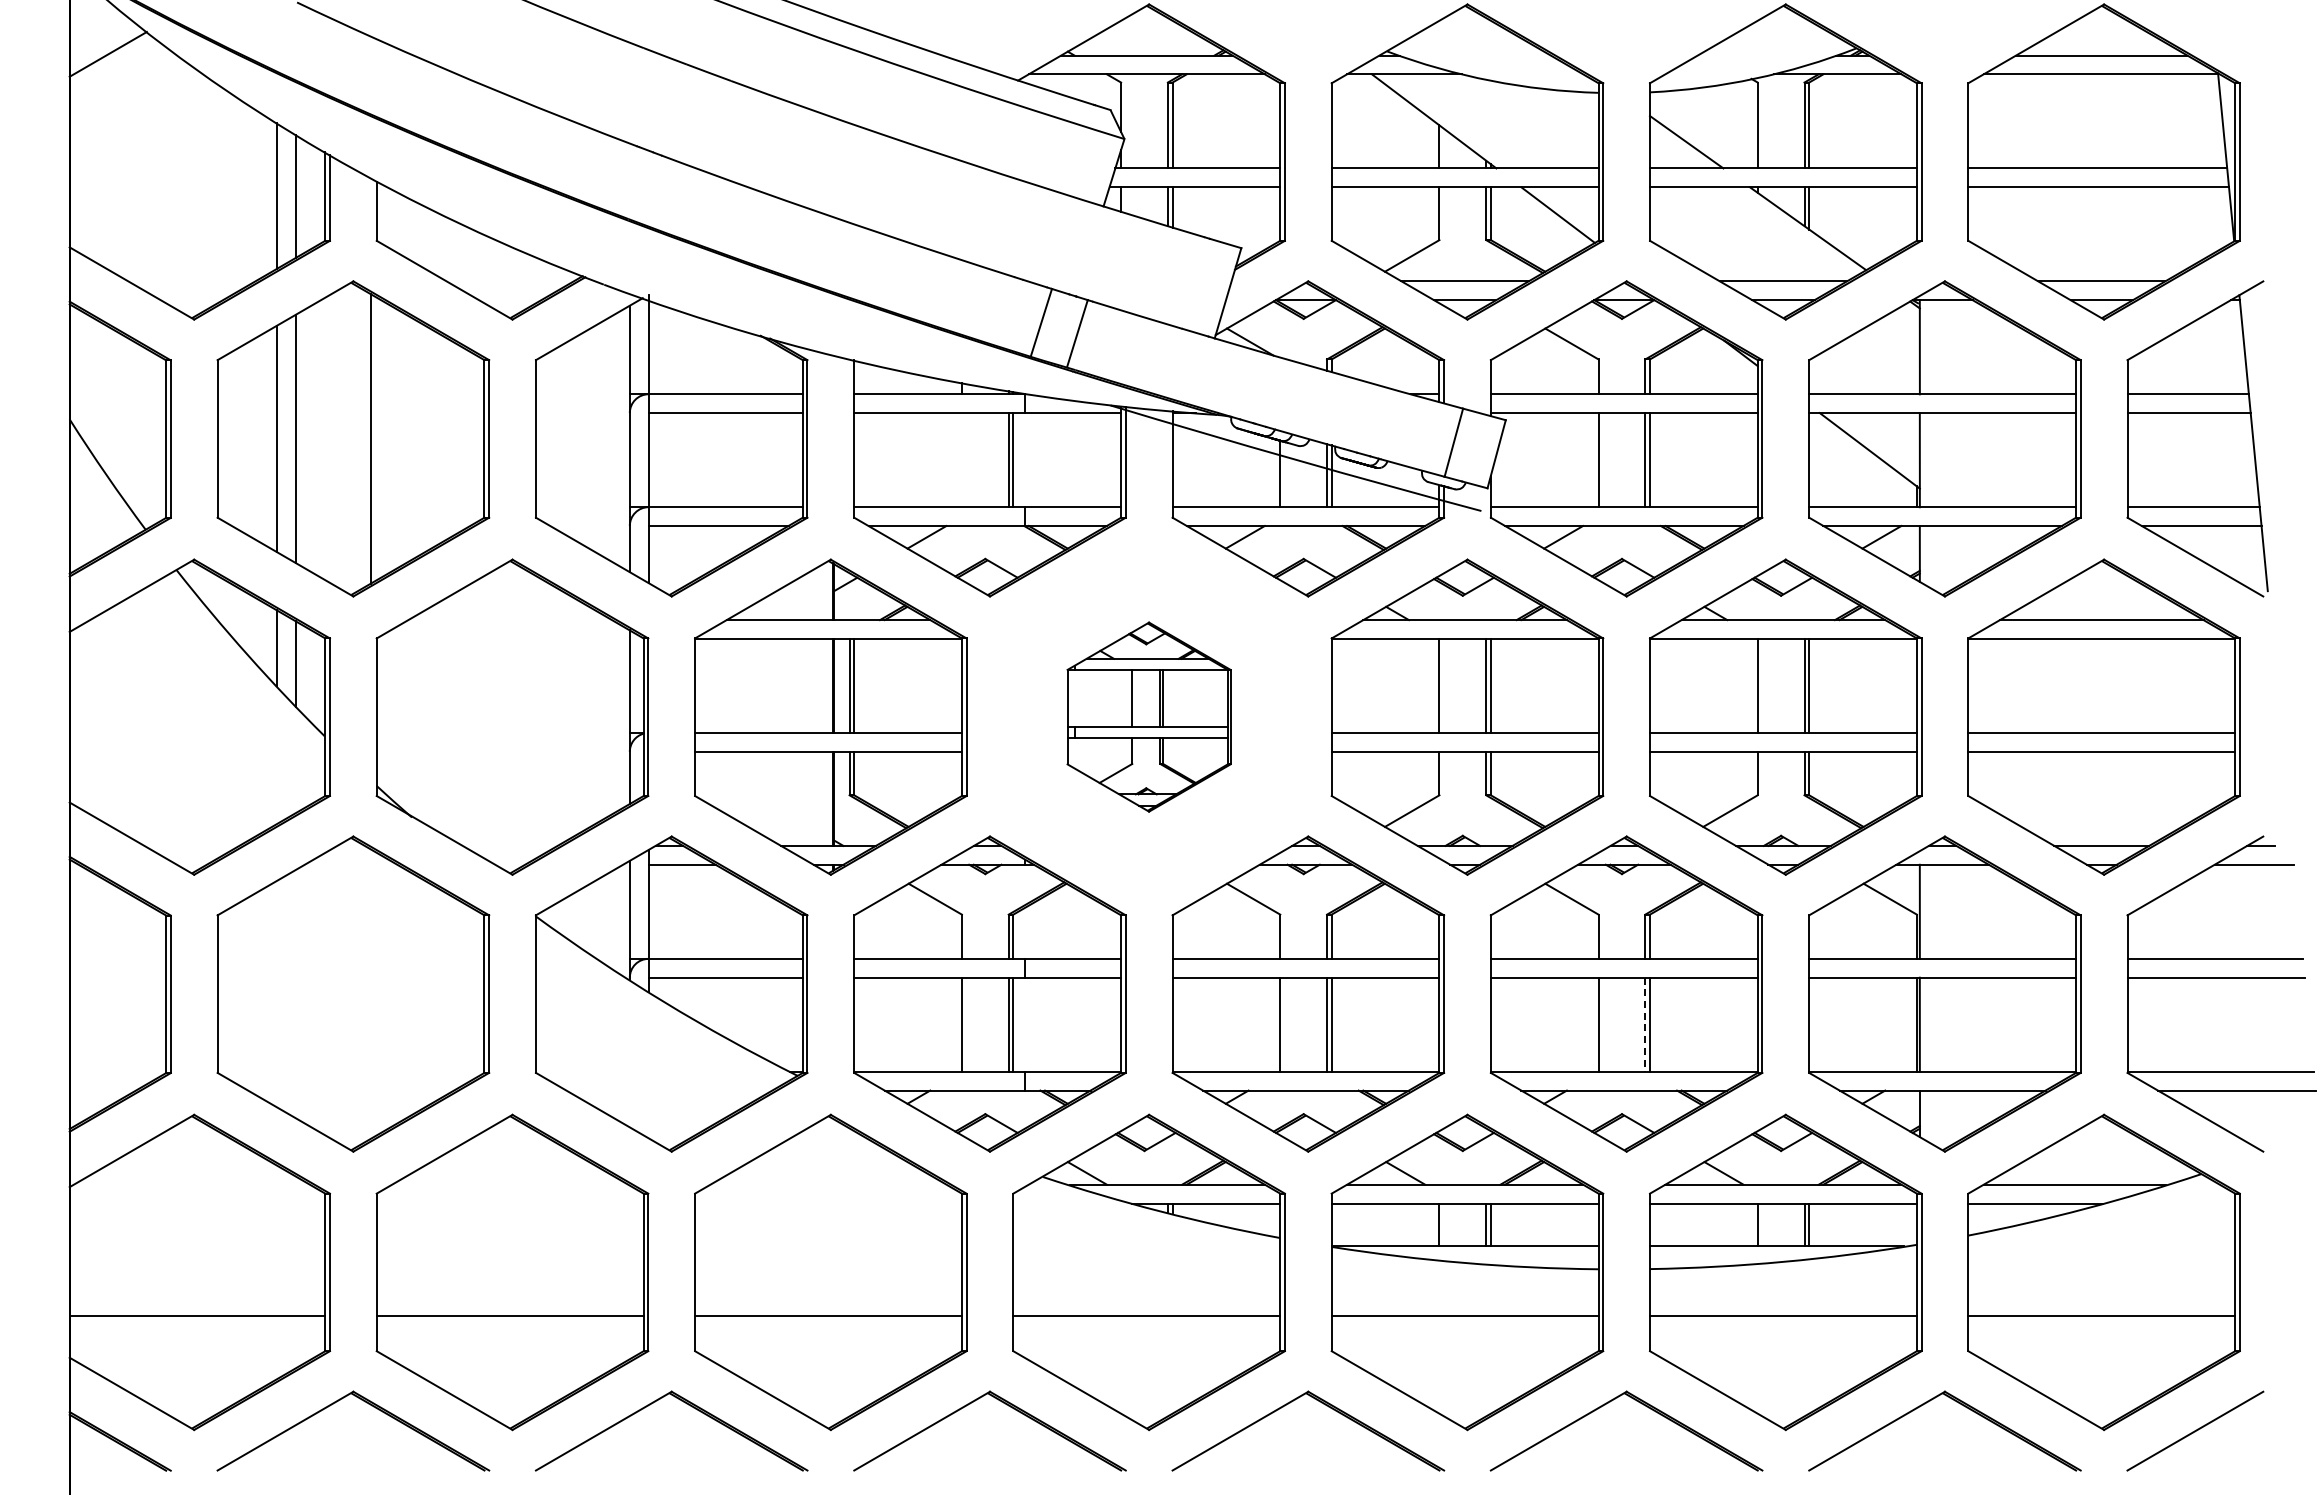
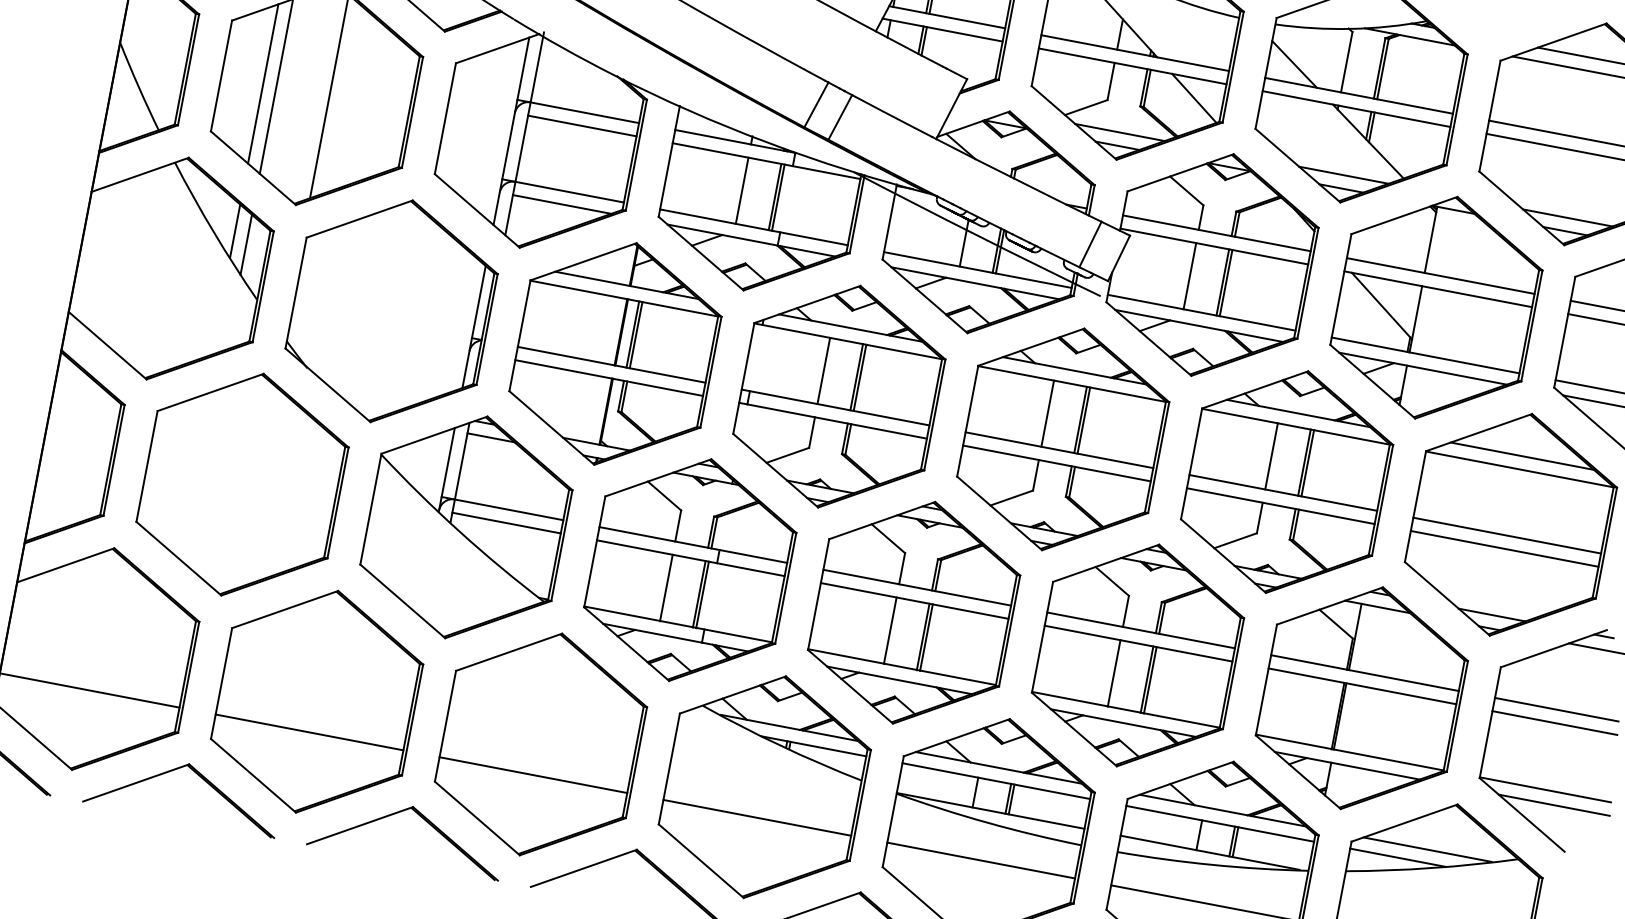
line: (961, 460) -> (741, 190), added
part: (1148, 716) -> (838, 396), size x1.67
line: (1645, 1025) -> (1147, 680), dashed -> solid

